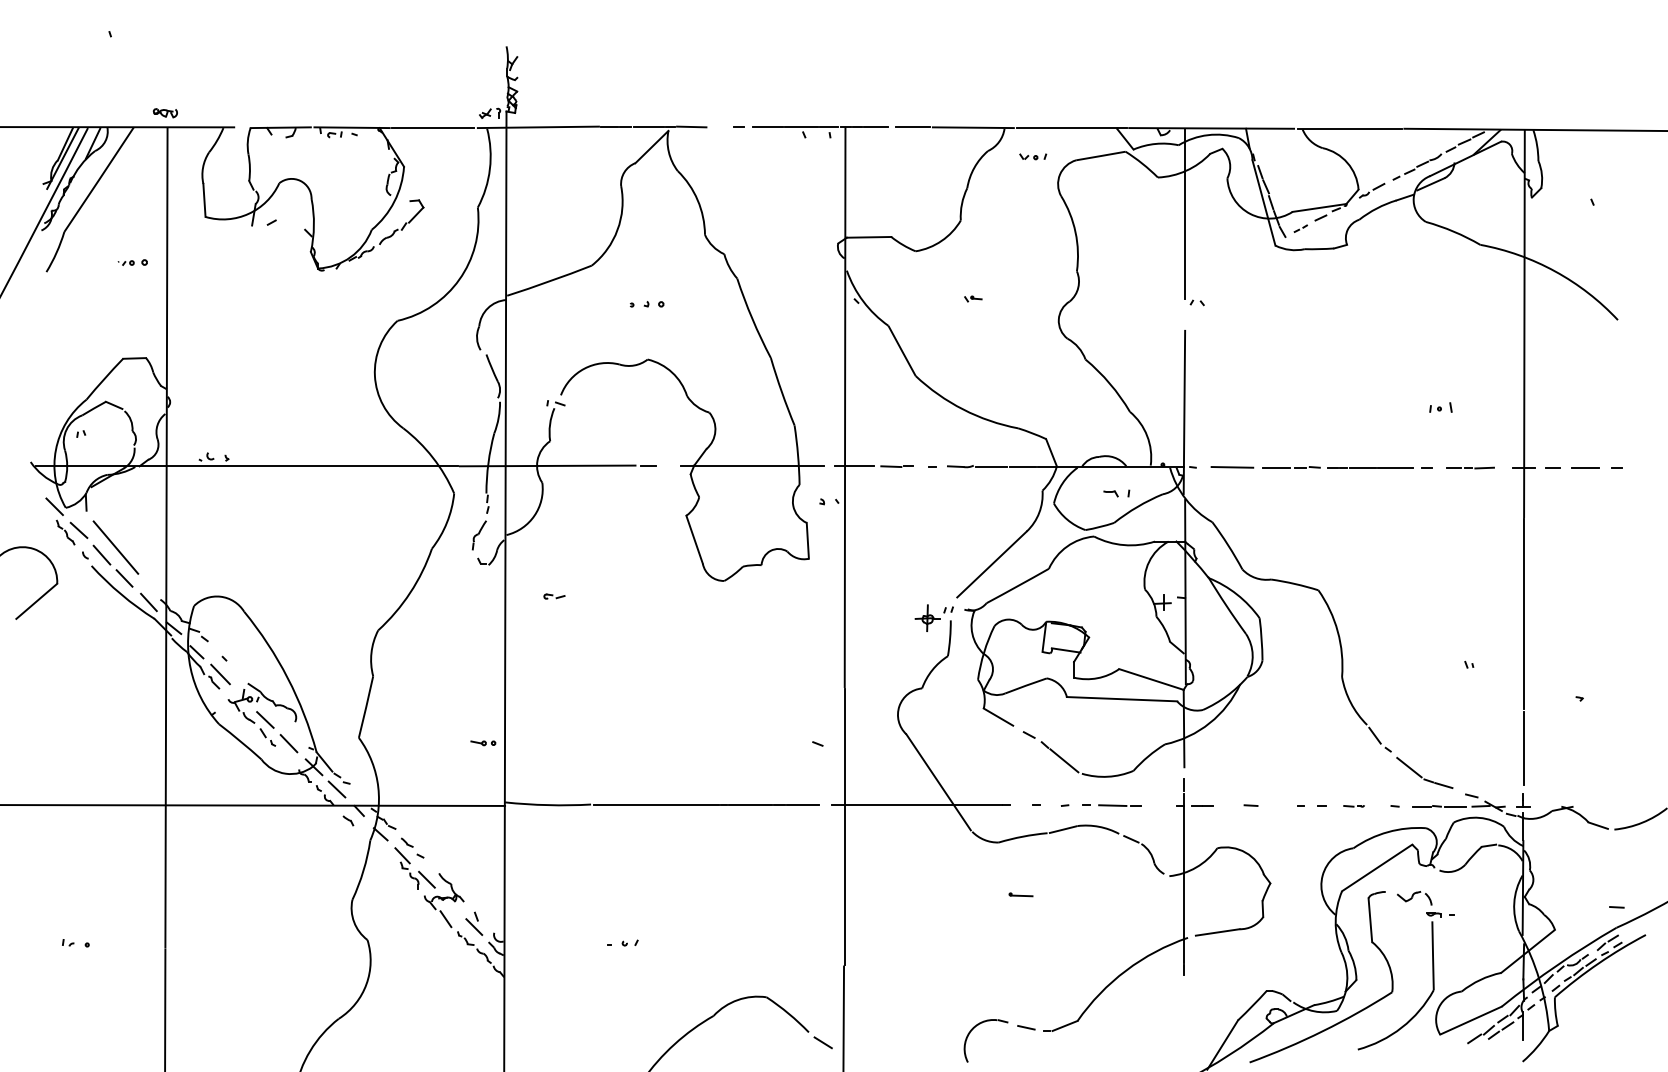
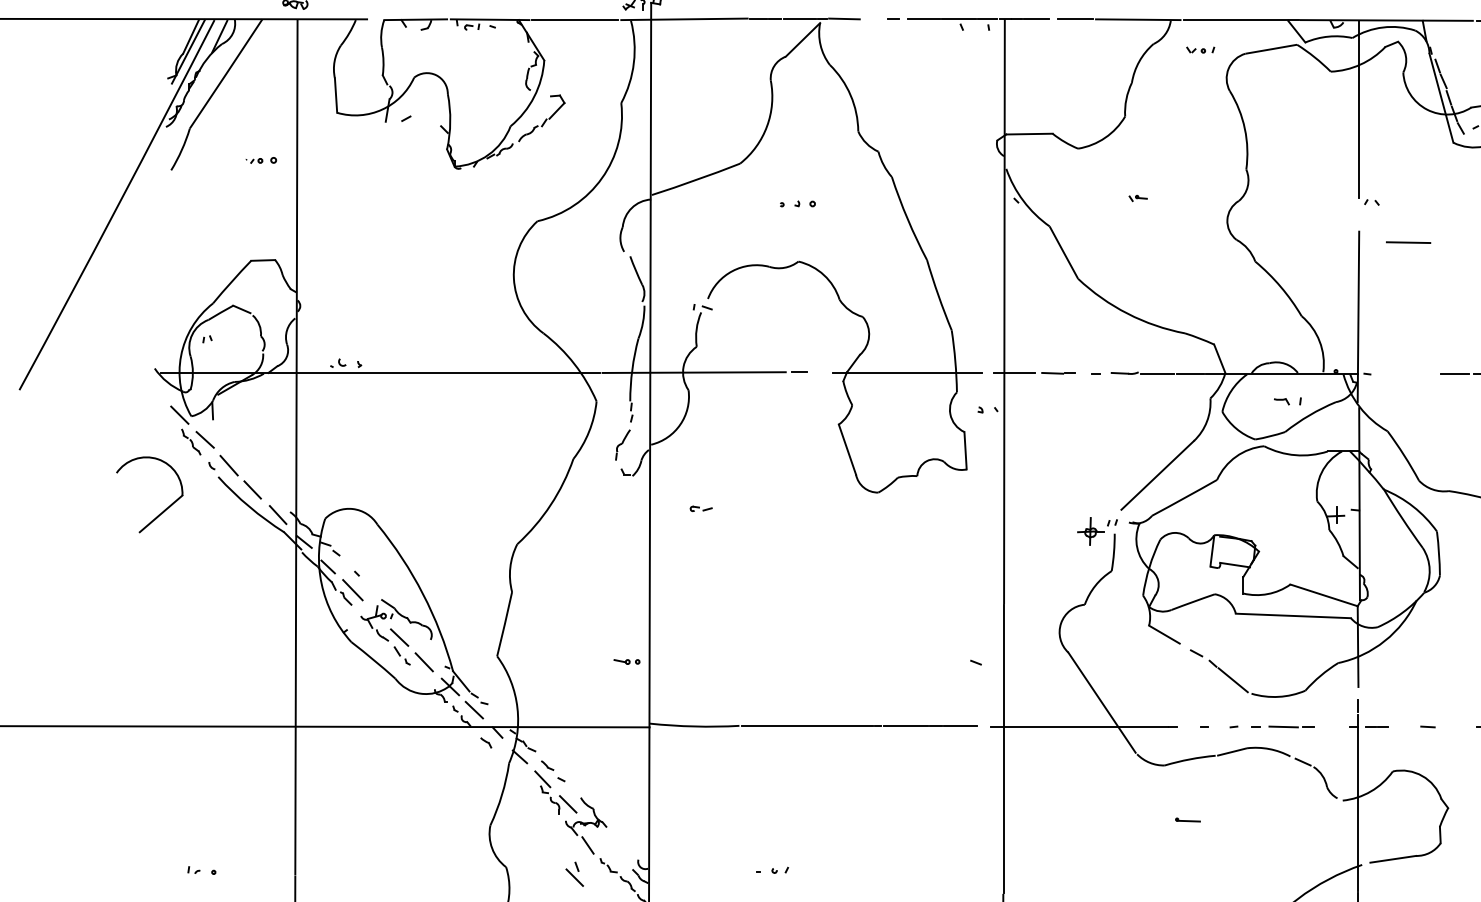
line: (1232, 467) -> (1408, 242), moved
line: (115, 547) -> (243, 457), removed
part: (474, 923) -> (575, 873), moved

